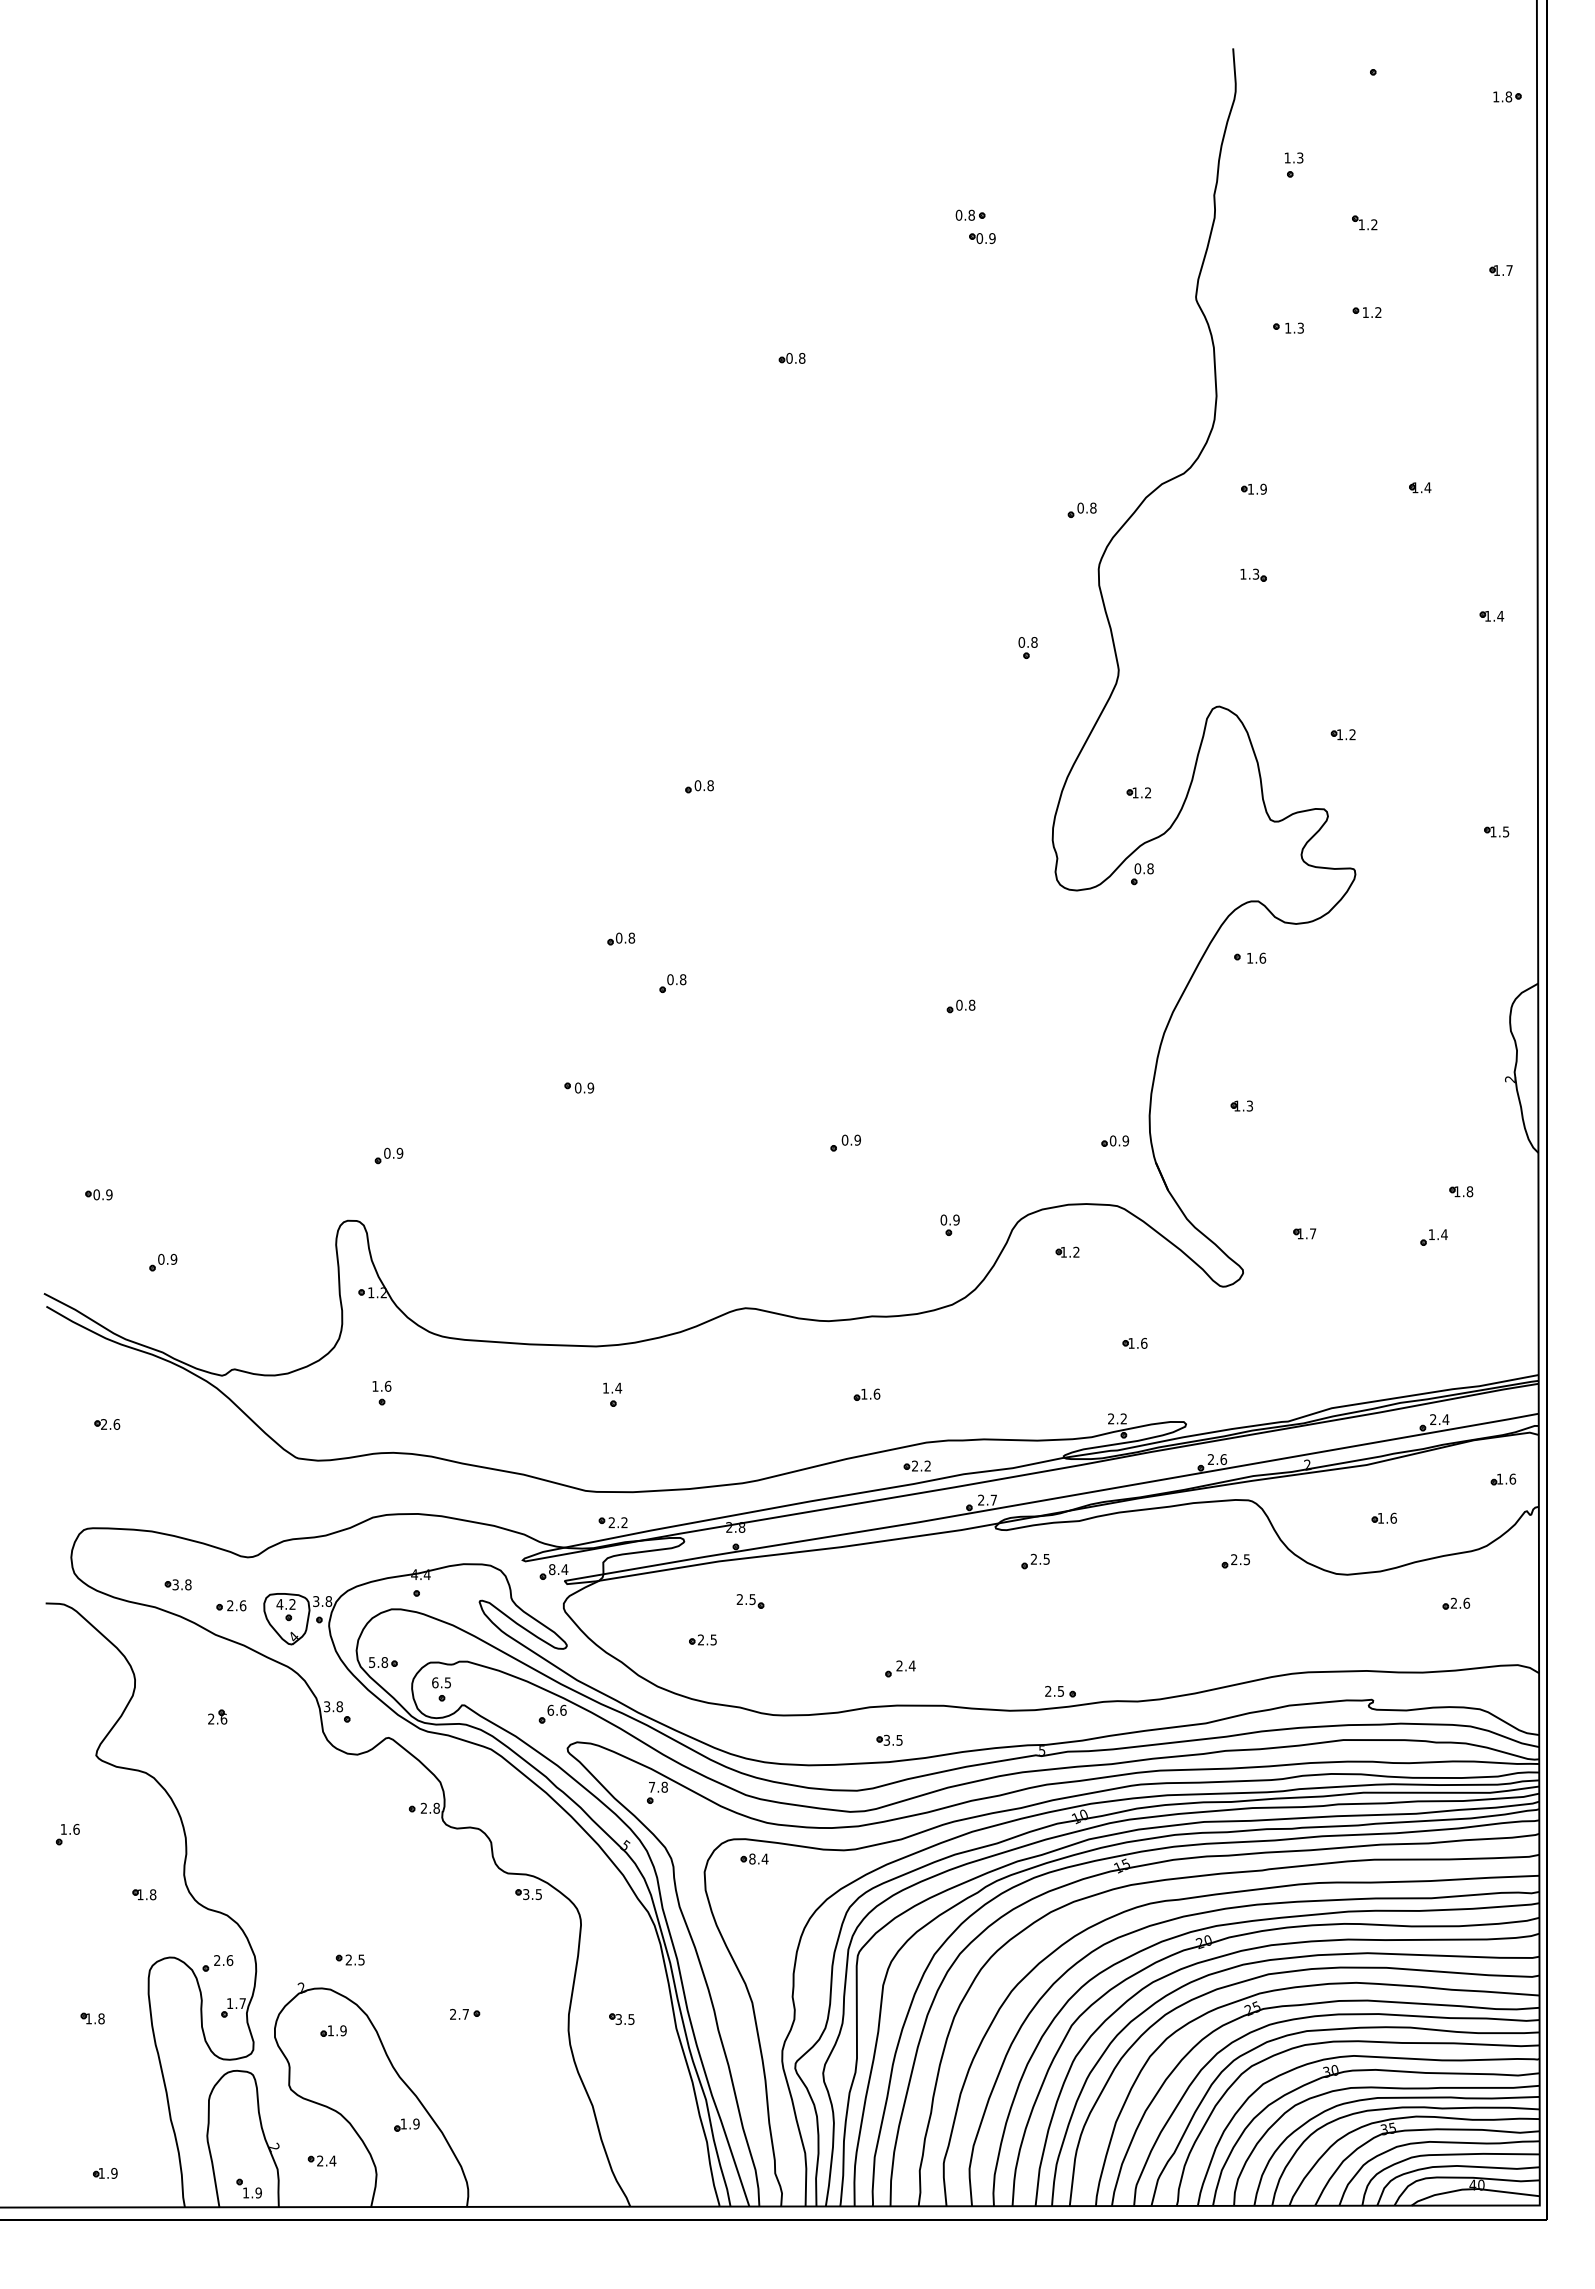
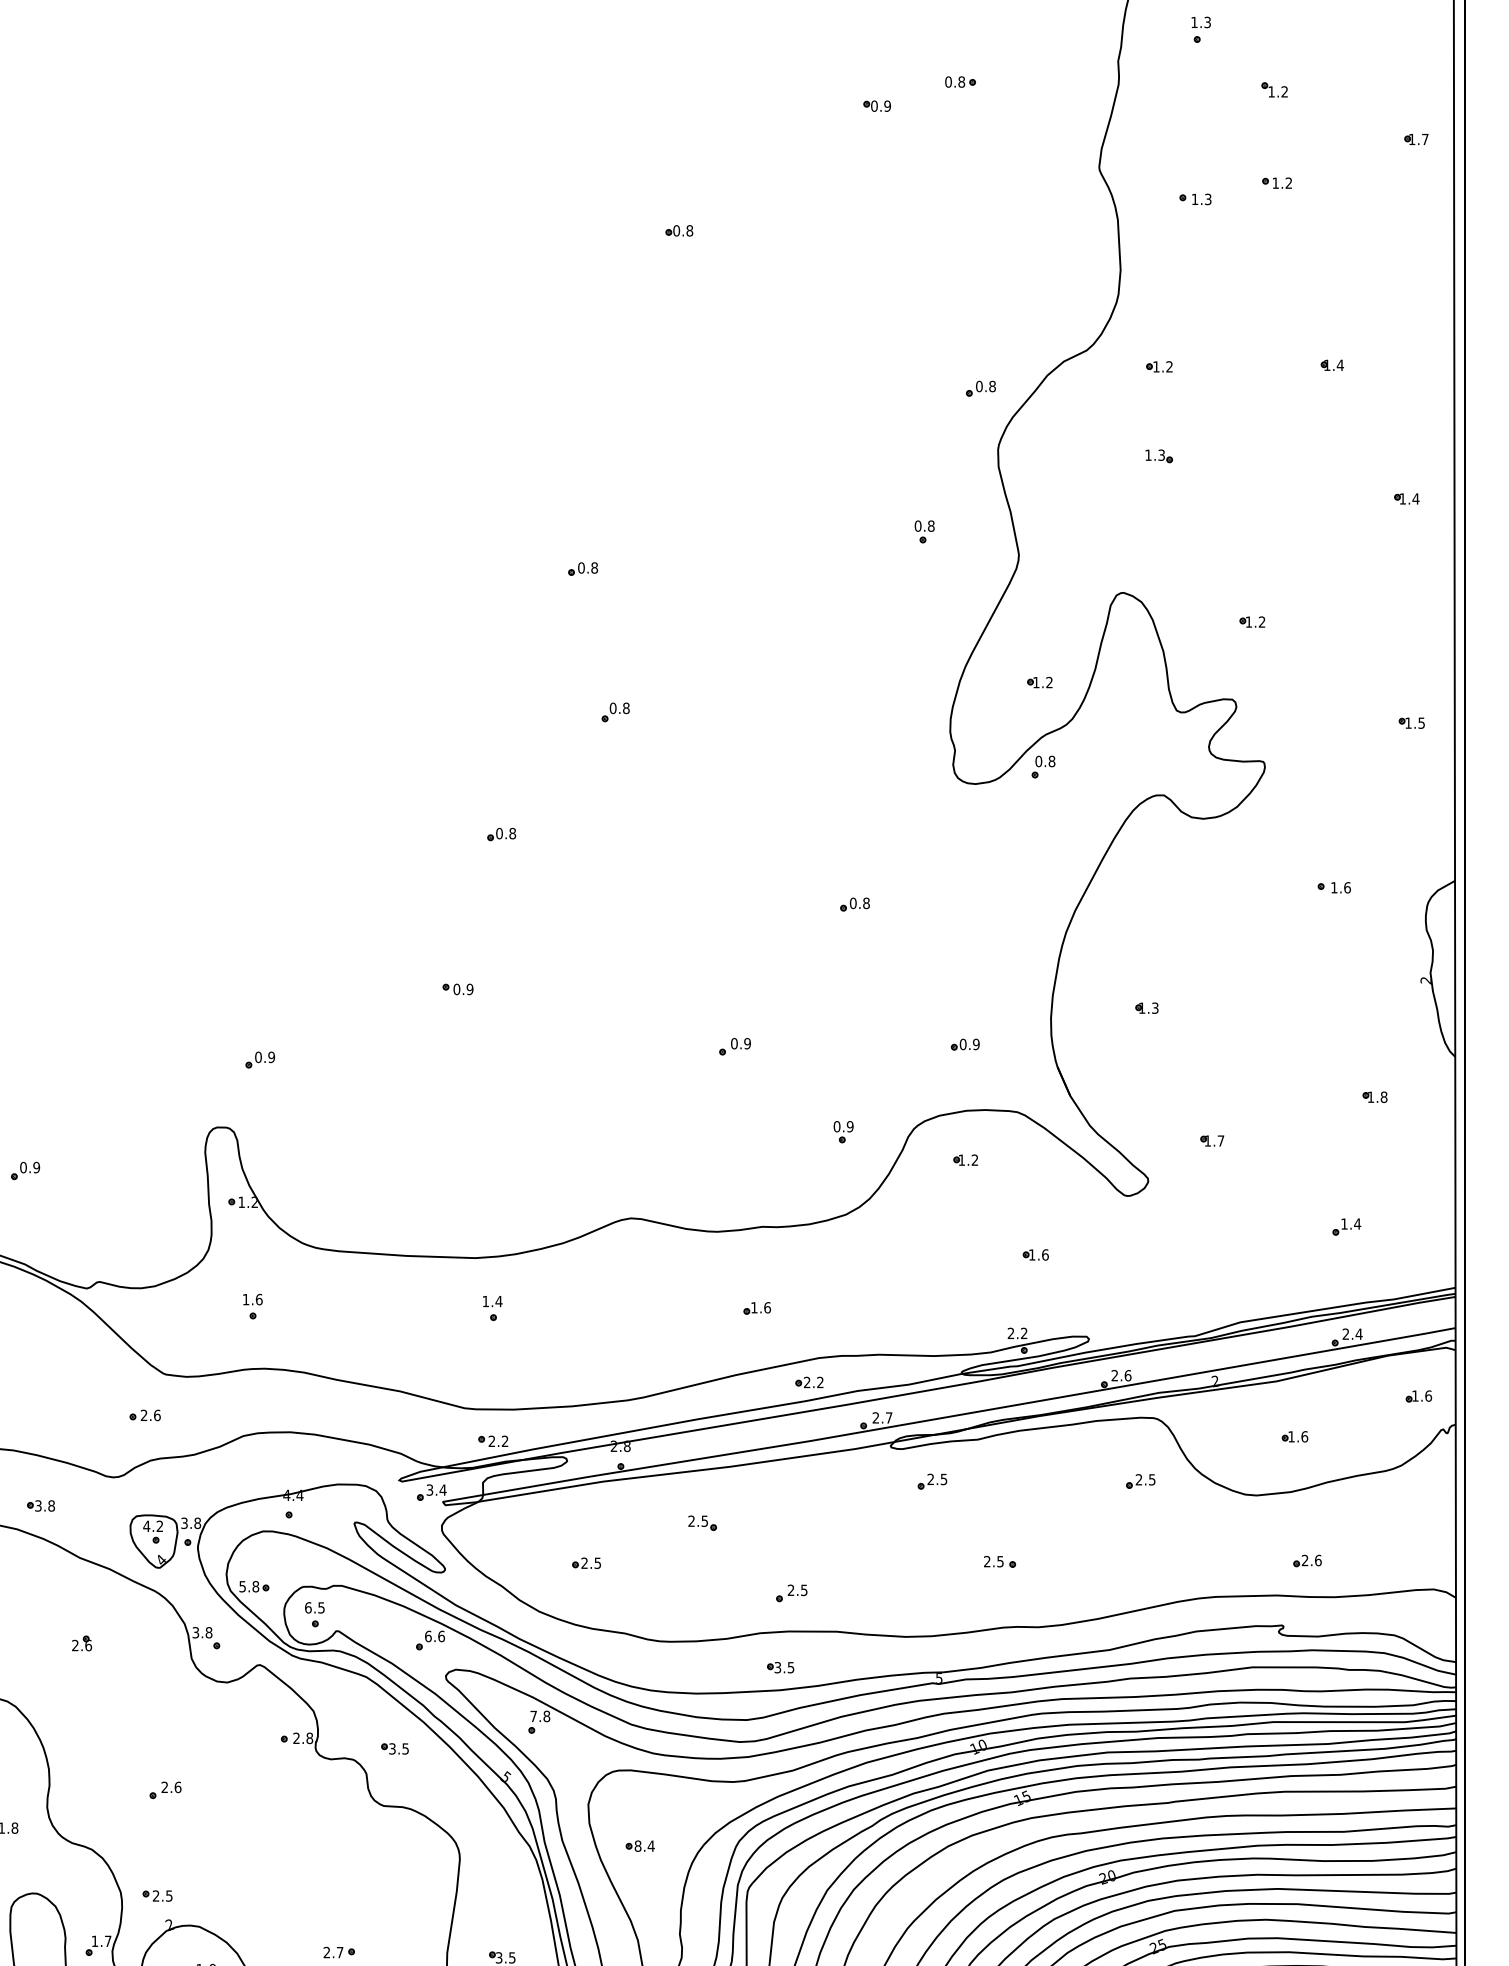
part: (970, 214) -> (960, 81), moved
text: (1263, 488) -> (1169, 366), 1.9 -> 1.2
part: (699, 786) -> (583, 568), moved
part: (1250, 957) -> (1334, 886), moved
part: (672, 983) -> (615, 712), moved
part: (1115, 1140) -> (965, 1043), moved
part: (1433, 1237) -> (1346, 1226), moved
text: (552, 1569) -> (430, 1490), 8.4 -> 3.4
part: (750, 1601) -> (702, 1523), moved
part: (1456, 1603) -> (1307, 1560), moved
part: (231, 1605) -> (145, 1415), moved
text: (911, 1665) -> (803, 1589), 2.4 -> 2.5
part: (1060, 1691) -> (999, 1561), moved
part: (754, 1858) -> (640, 1845), moved
part: (528, 1894) -> (394, 1748), moved
part: (349, 1959) -> (156, 1895), moved
part: (217, 1963) -> (165, 1790), moved

